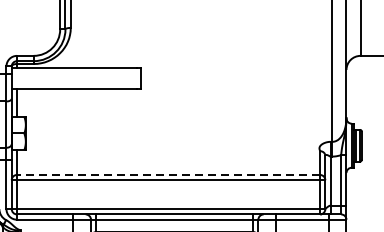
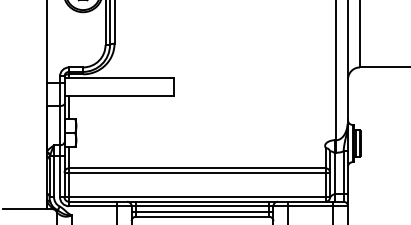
line: (167, 175) -> (196, 168), dashed -> solid
line: (174, 227) -> (202, 212), added

